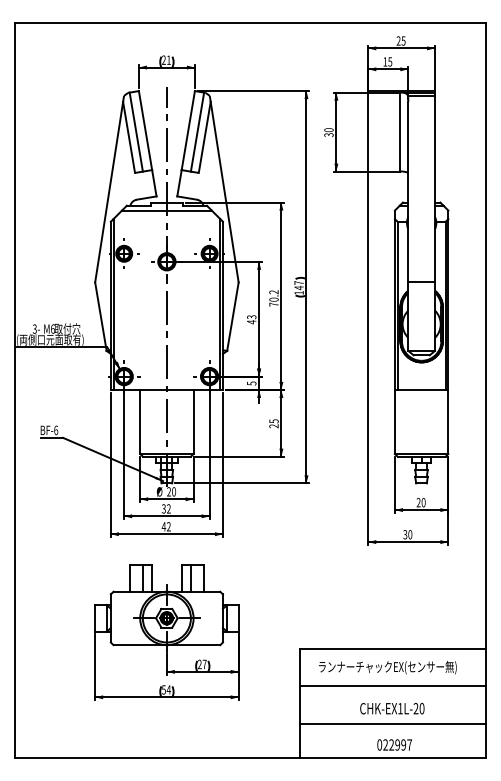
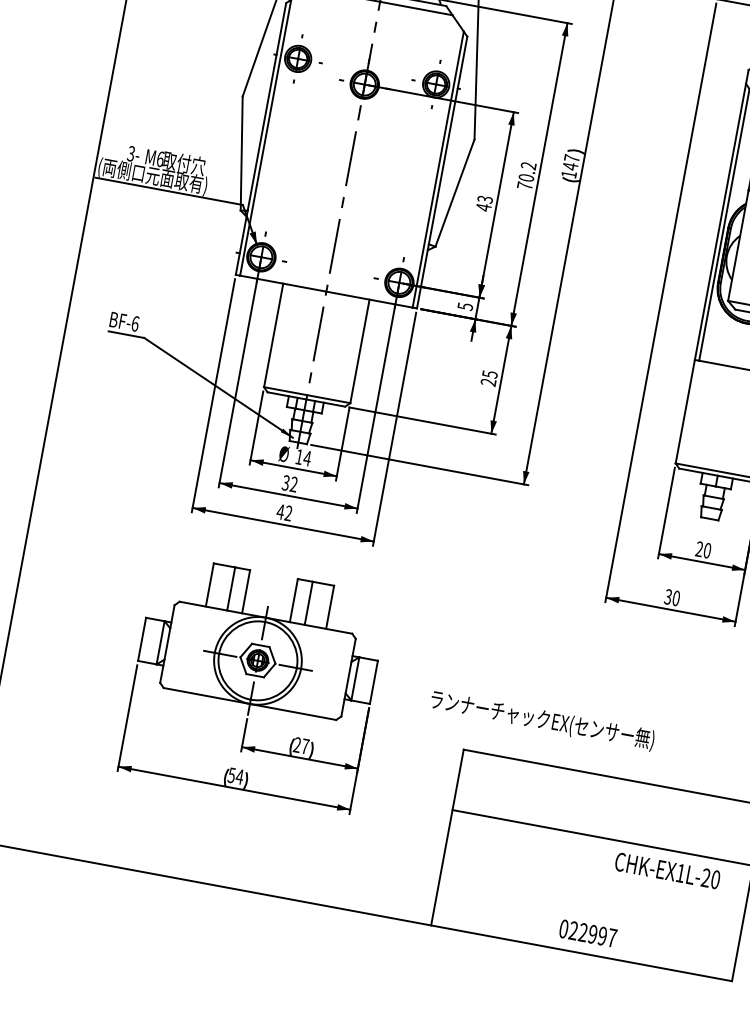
text: (171, 491) -> (303, 457), 20 -> 14
text: (387, 667) -> (542, 720), moved
text: (392, 708) -> (667, 870), moved
line: (392, 723) -> (591, 898), removed

